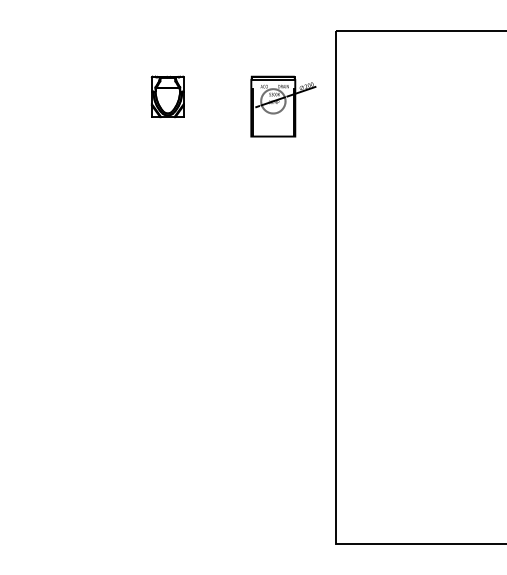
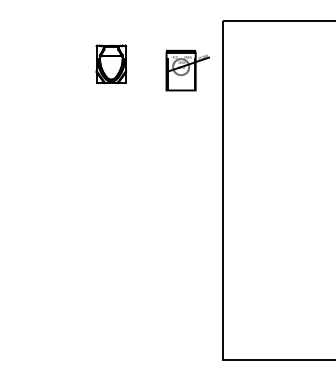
part: (166, 95) -> (110, 63), size x1.4

